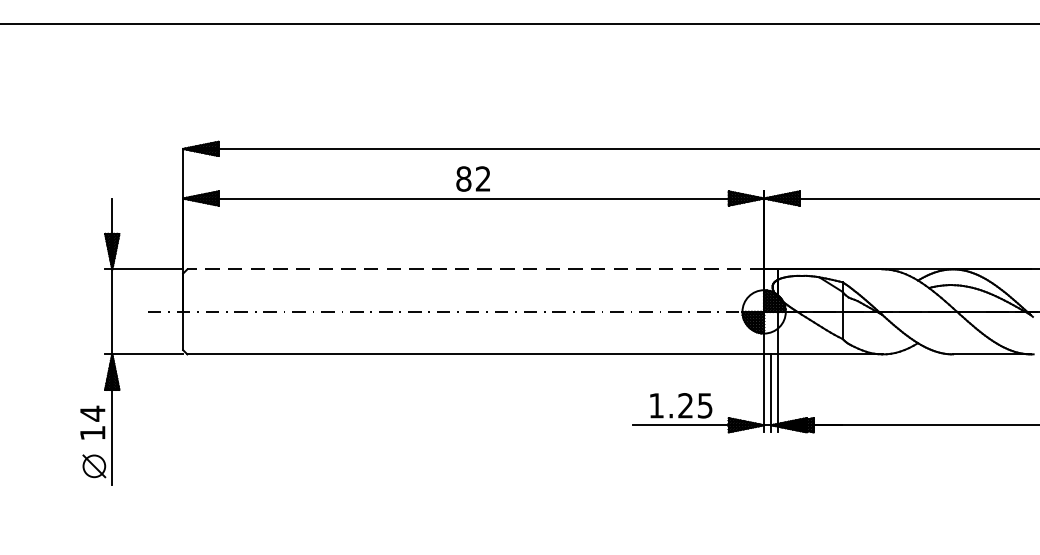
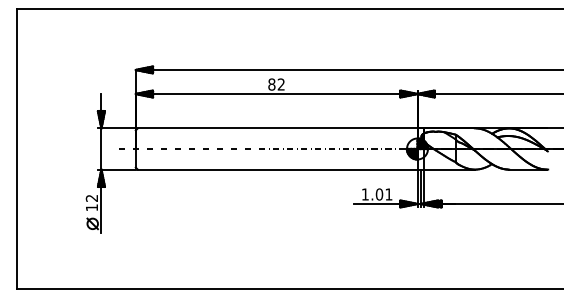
line: (475, 269) -> (277, 128), dashed -> solid
text: (693, 405) -> (383, 194), 1.25 -> 1.01
text: (91, 413) -> (91, 198), 14 -> 12

